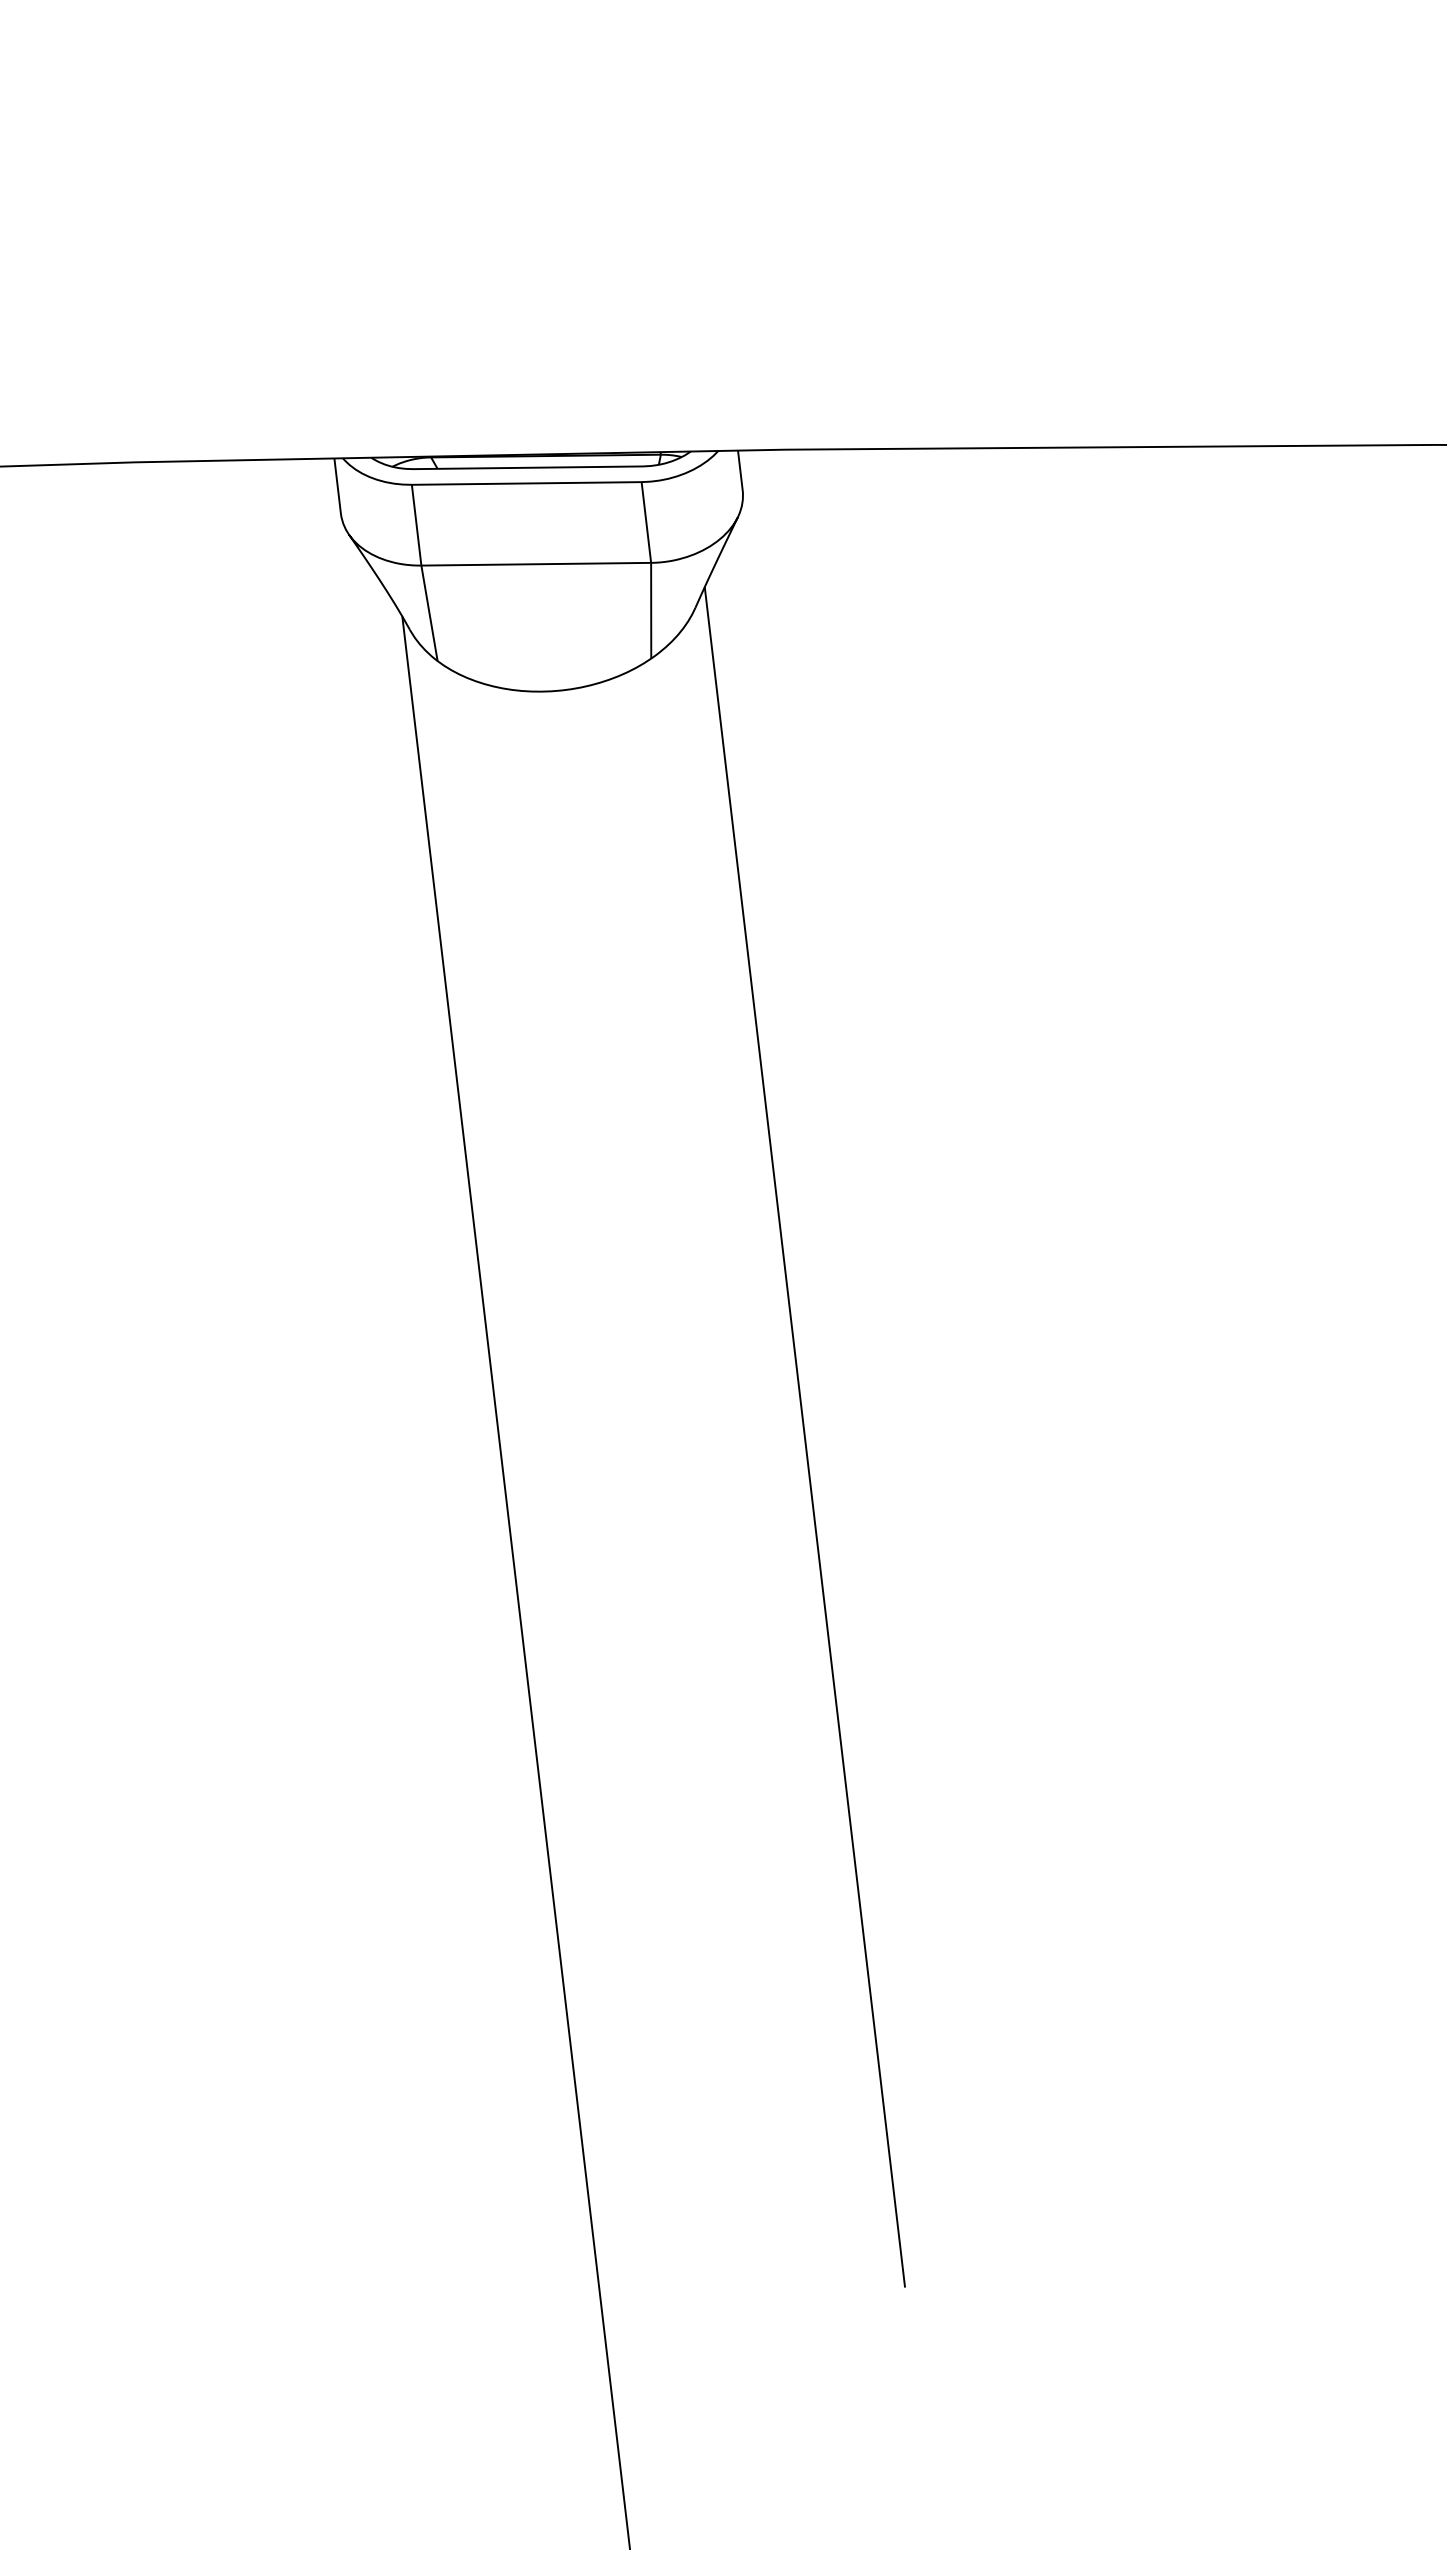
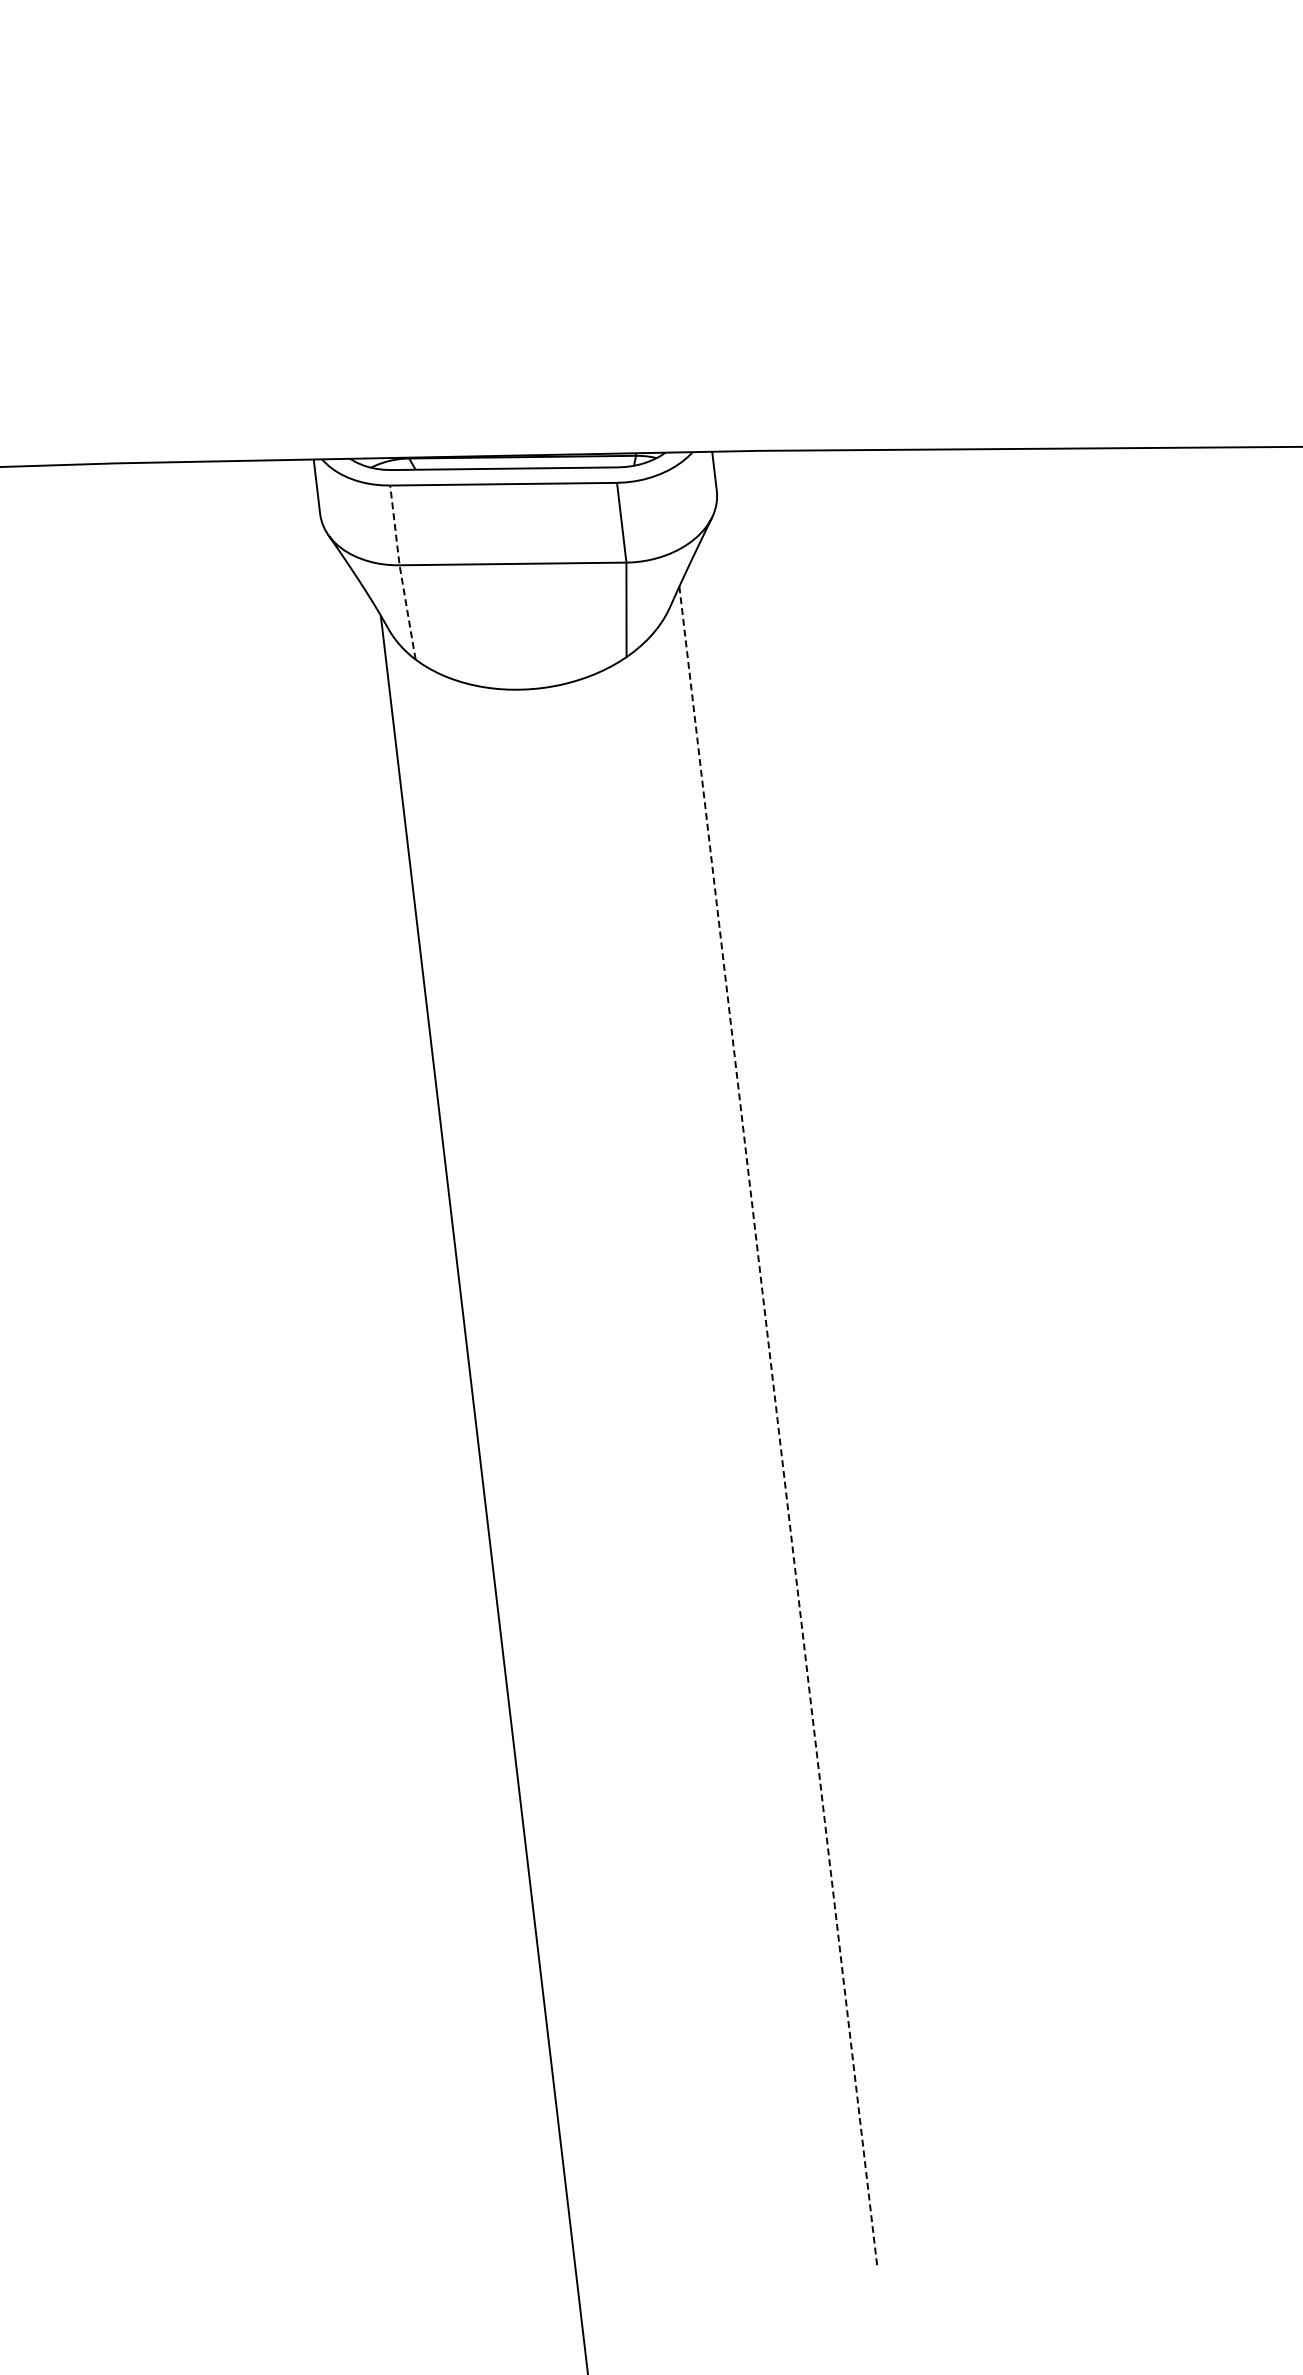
line: (422, 572) -> (400, 572), solid -> dashed
line: (804, 1437) -> (777, 1426), solid -> dashed

